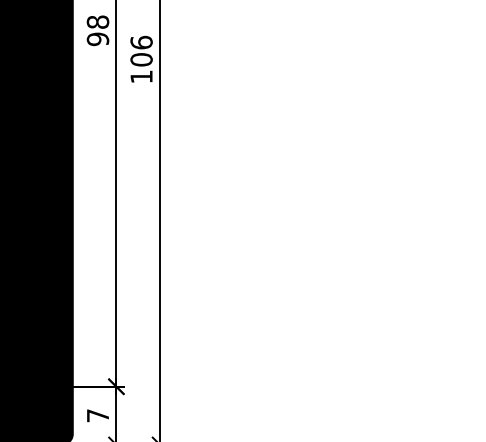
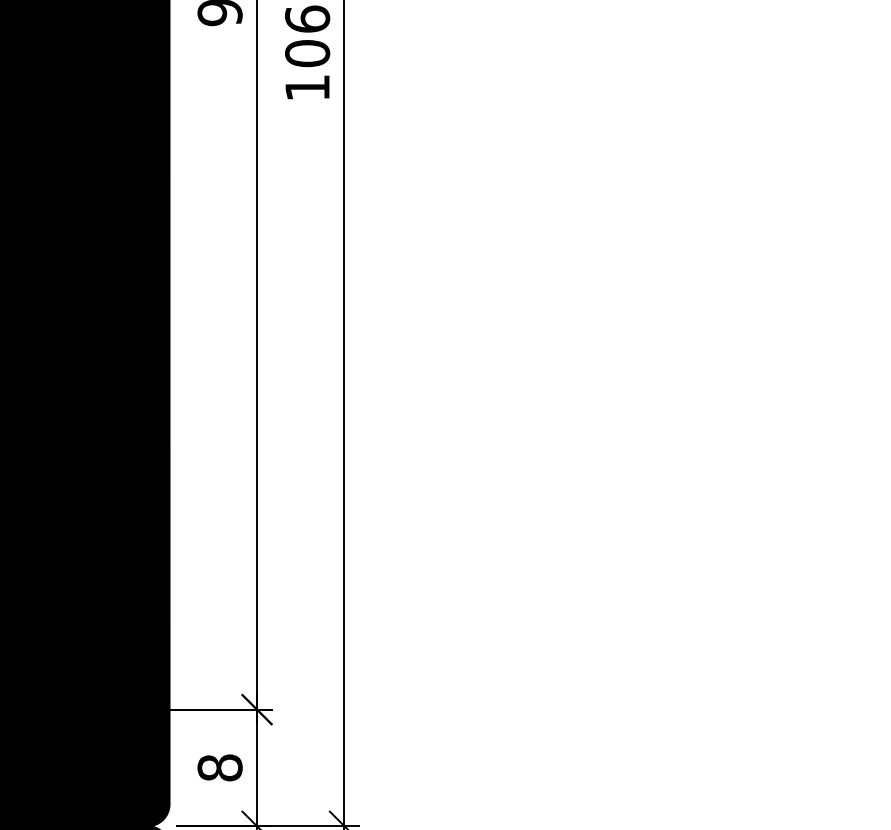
text: (97, 415) -> (219, 767), 7 -> 8

